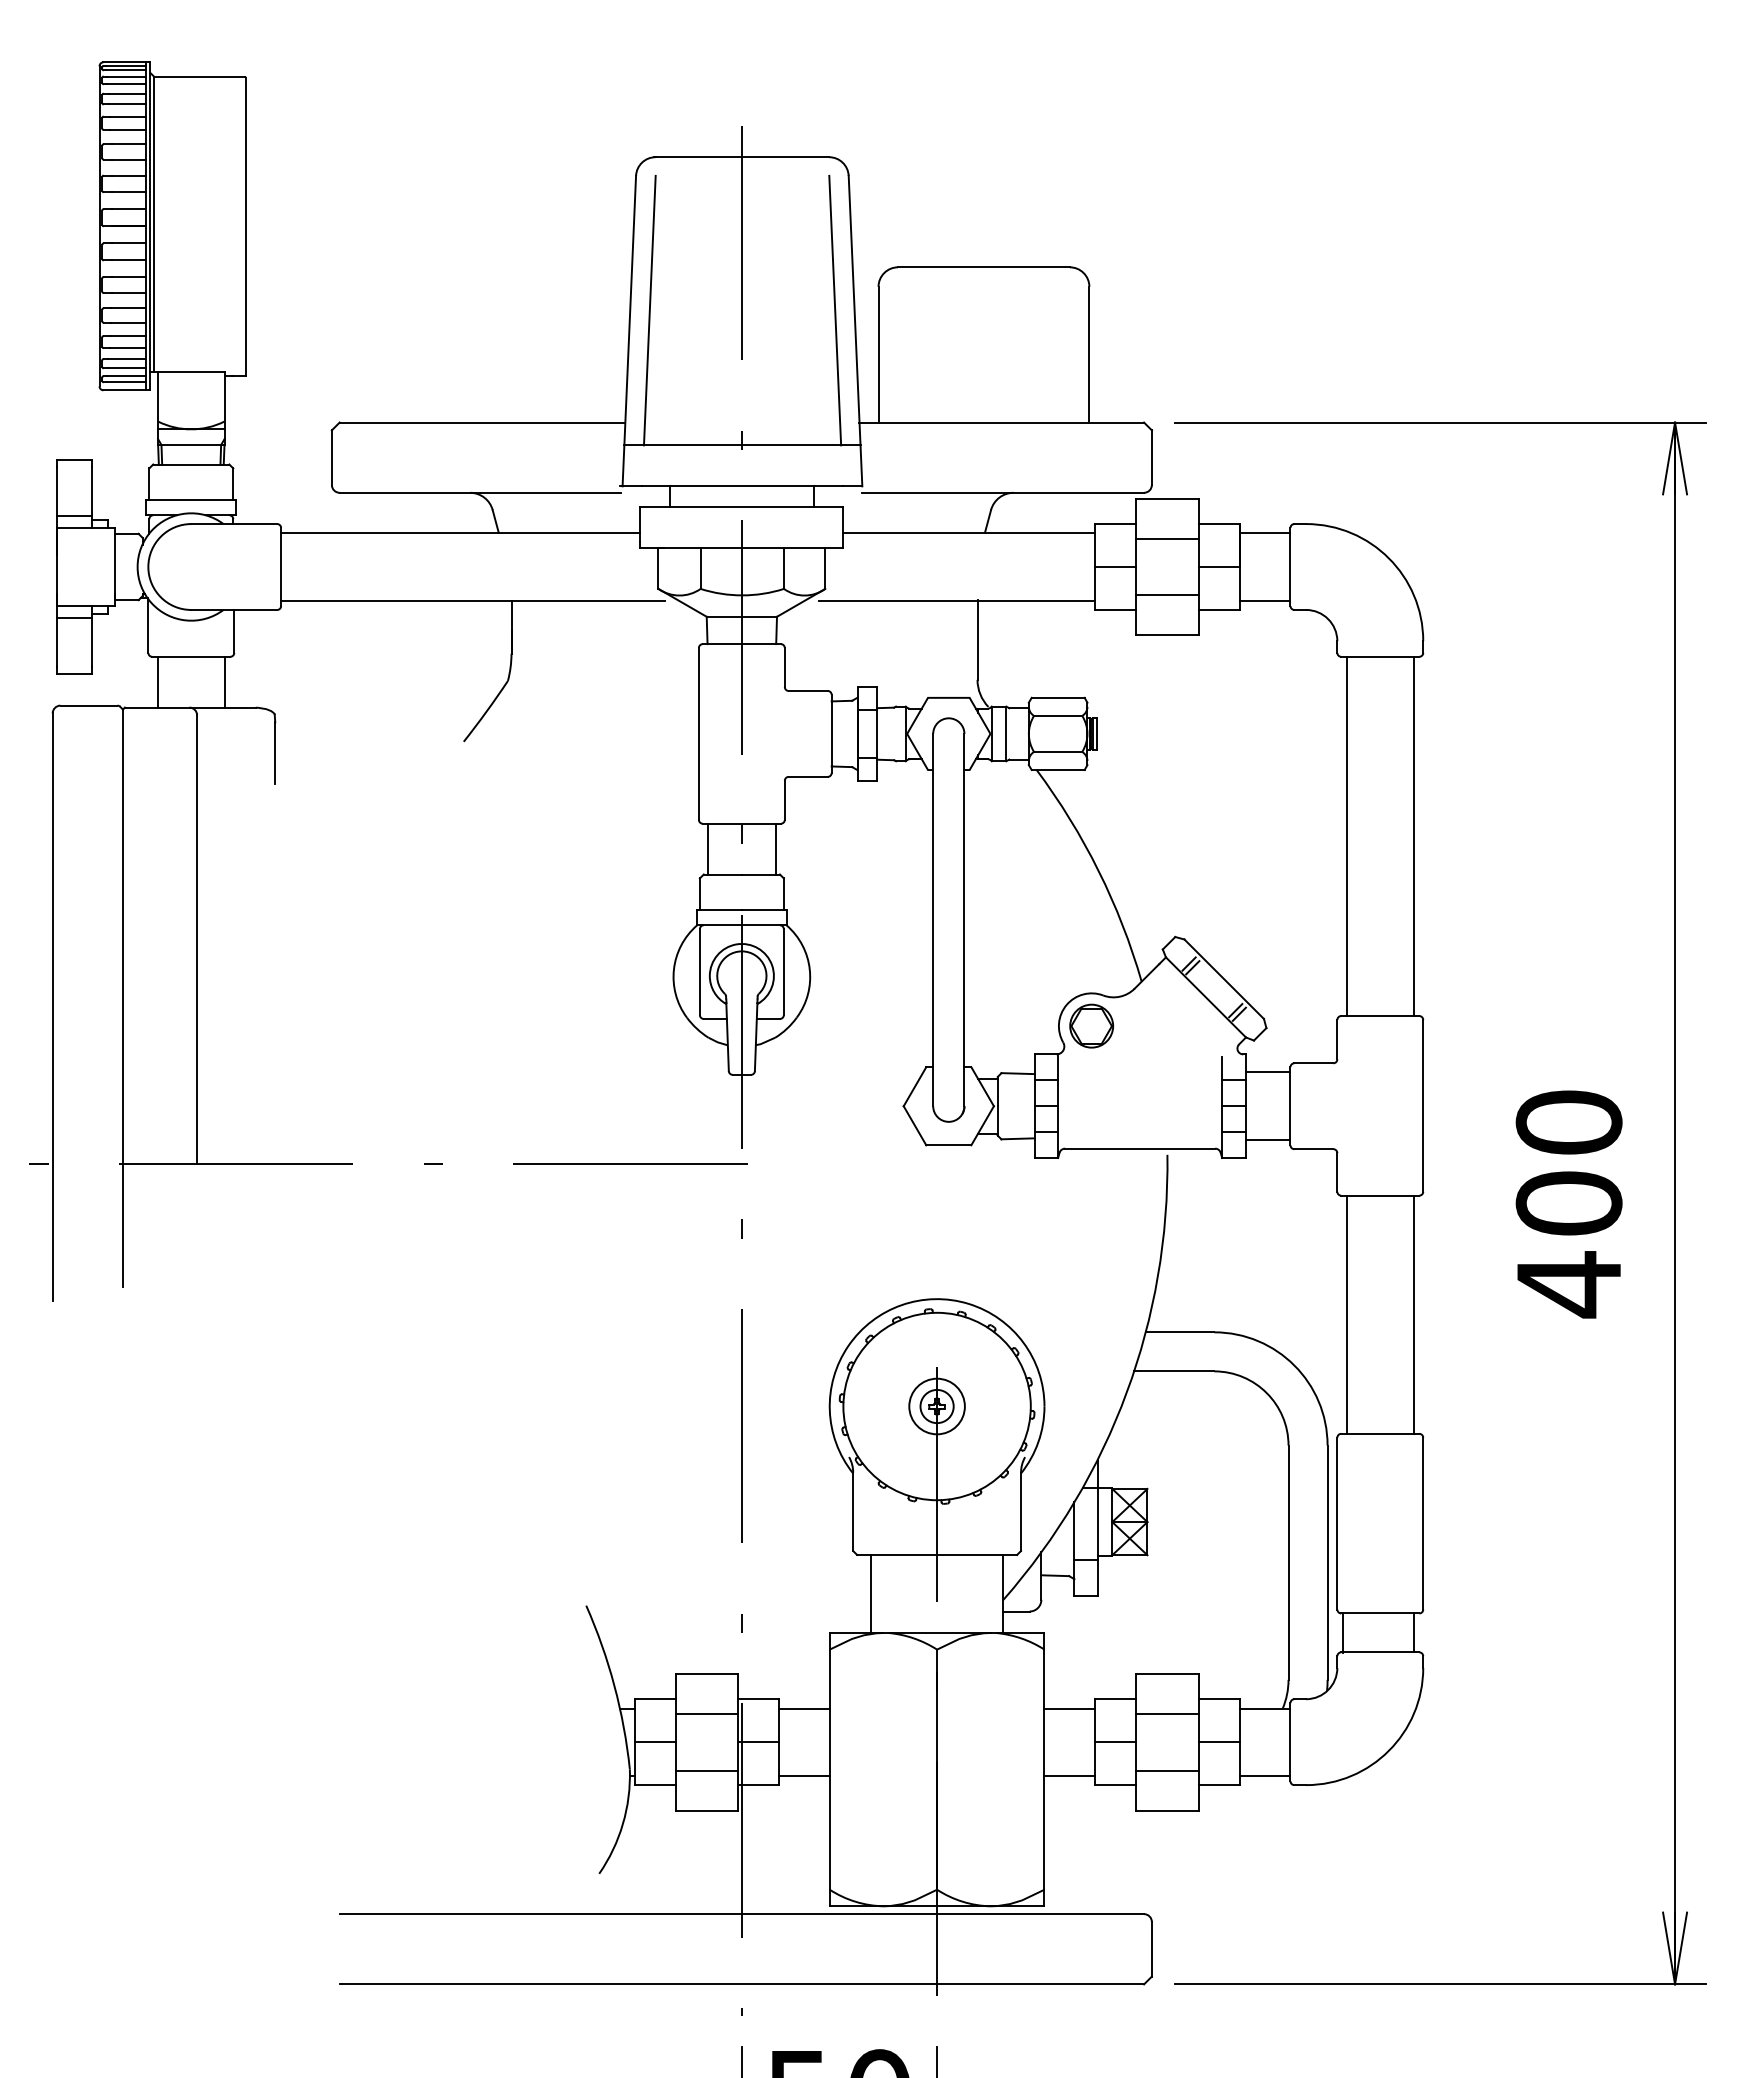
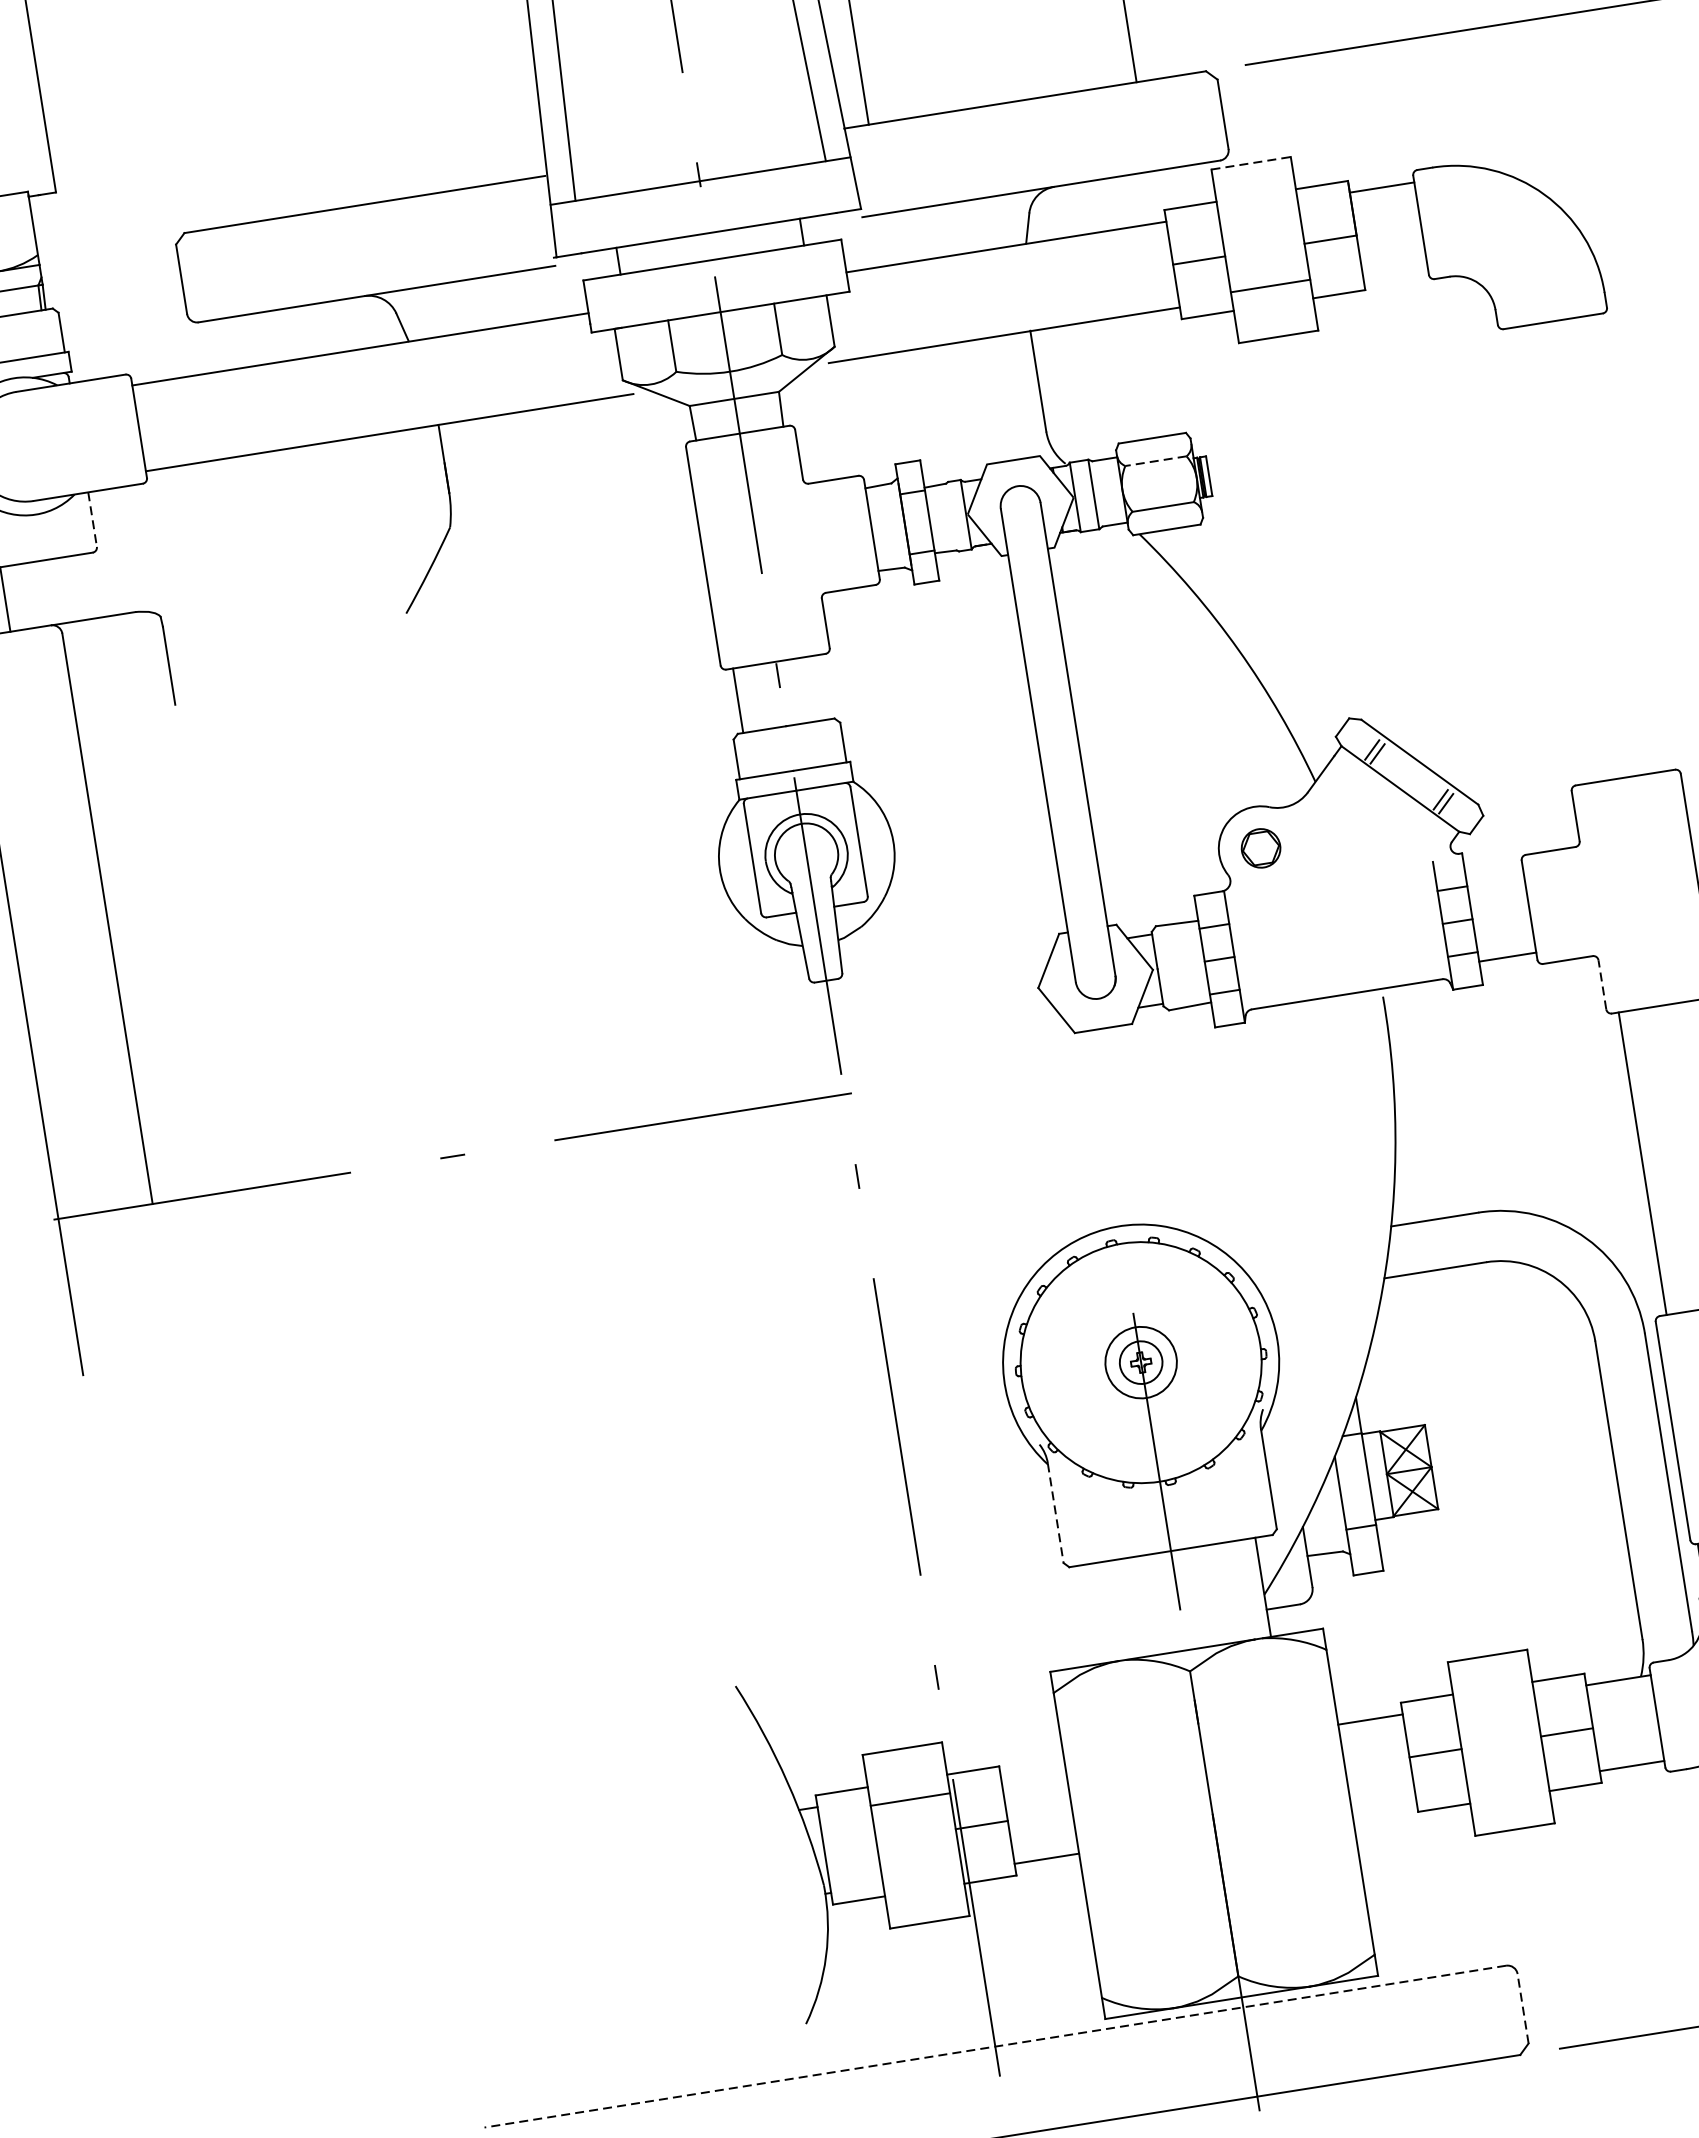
line: (1167, 498) -> (1251, 163), solid -> dashed
line: (1167, 538) -> (1259, 213), removed
line: (1264, 600) -> (1394, 273), removed
line: (234, 631) -> (92, 519), solid -> dashed
line: (225, 681) -> (91, 584), removed
line: (1057, 715) -> (1155, 460), solid -> dashed
line: (1346, 836) -> (1546, 556), removed
line: (1414, 836) -> (1632, 542), removed
line: (775, 848) -> (823, 686), removed
part: (1091, 1025) -> (1260, 847), size x0.7
line: (1267, 1072) -> (1493, 871), removed
line: (1337, 1171) -> (1602, 983), solid -> dashed
line: (853, 1512) -> (1056, 1514), solid -> dashed
line: (870, 1593) -> (1094, 1613), removed
line: (803, 1708) -> (1032, 1773), removed
line: (1167, 1714) -> (1495, 1707), removed
line: (654, 1742) -> (849, 1846), removed
line: (706, 1770) -> (921, 1871), removed
line: (1167, 1770) -> (1506, 1778), removed
line: (1069, 1776) -> (1383, 1805), removed
line: (741, 1914) -> (994, 2047), solid -> dashed
line: (1151, 1948) -> (1522, 2007), solid -> dashed

